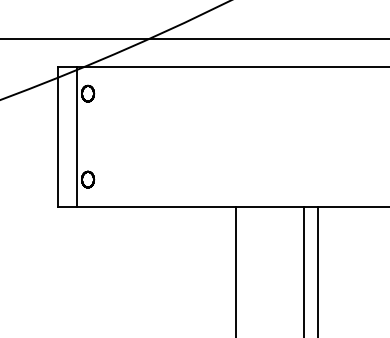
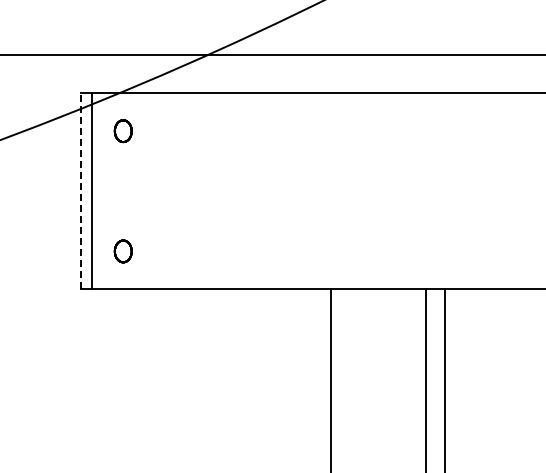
line: (58, 136) -> (81, 190), solid -> dashed
line: (76, 136) -> (91, 191), moved

